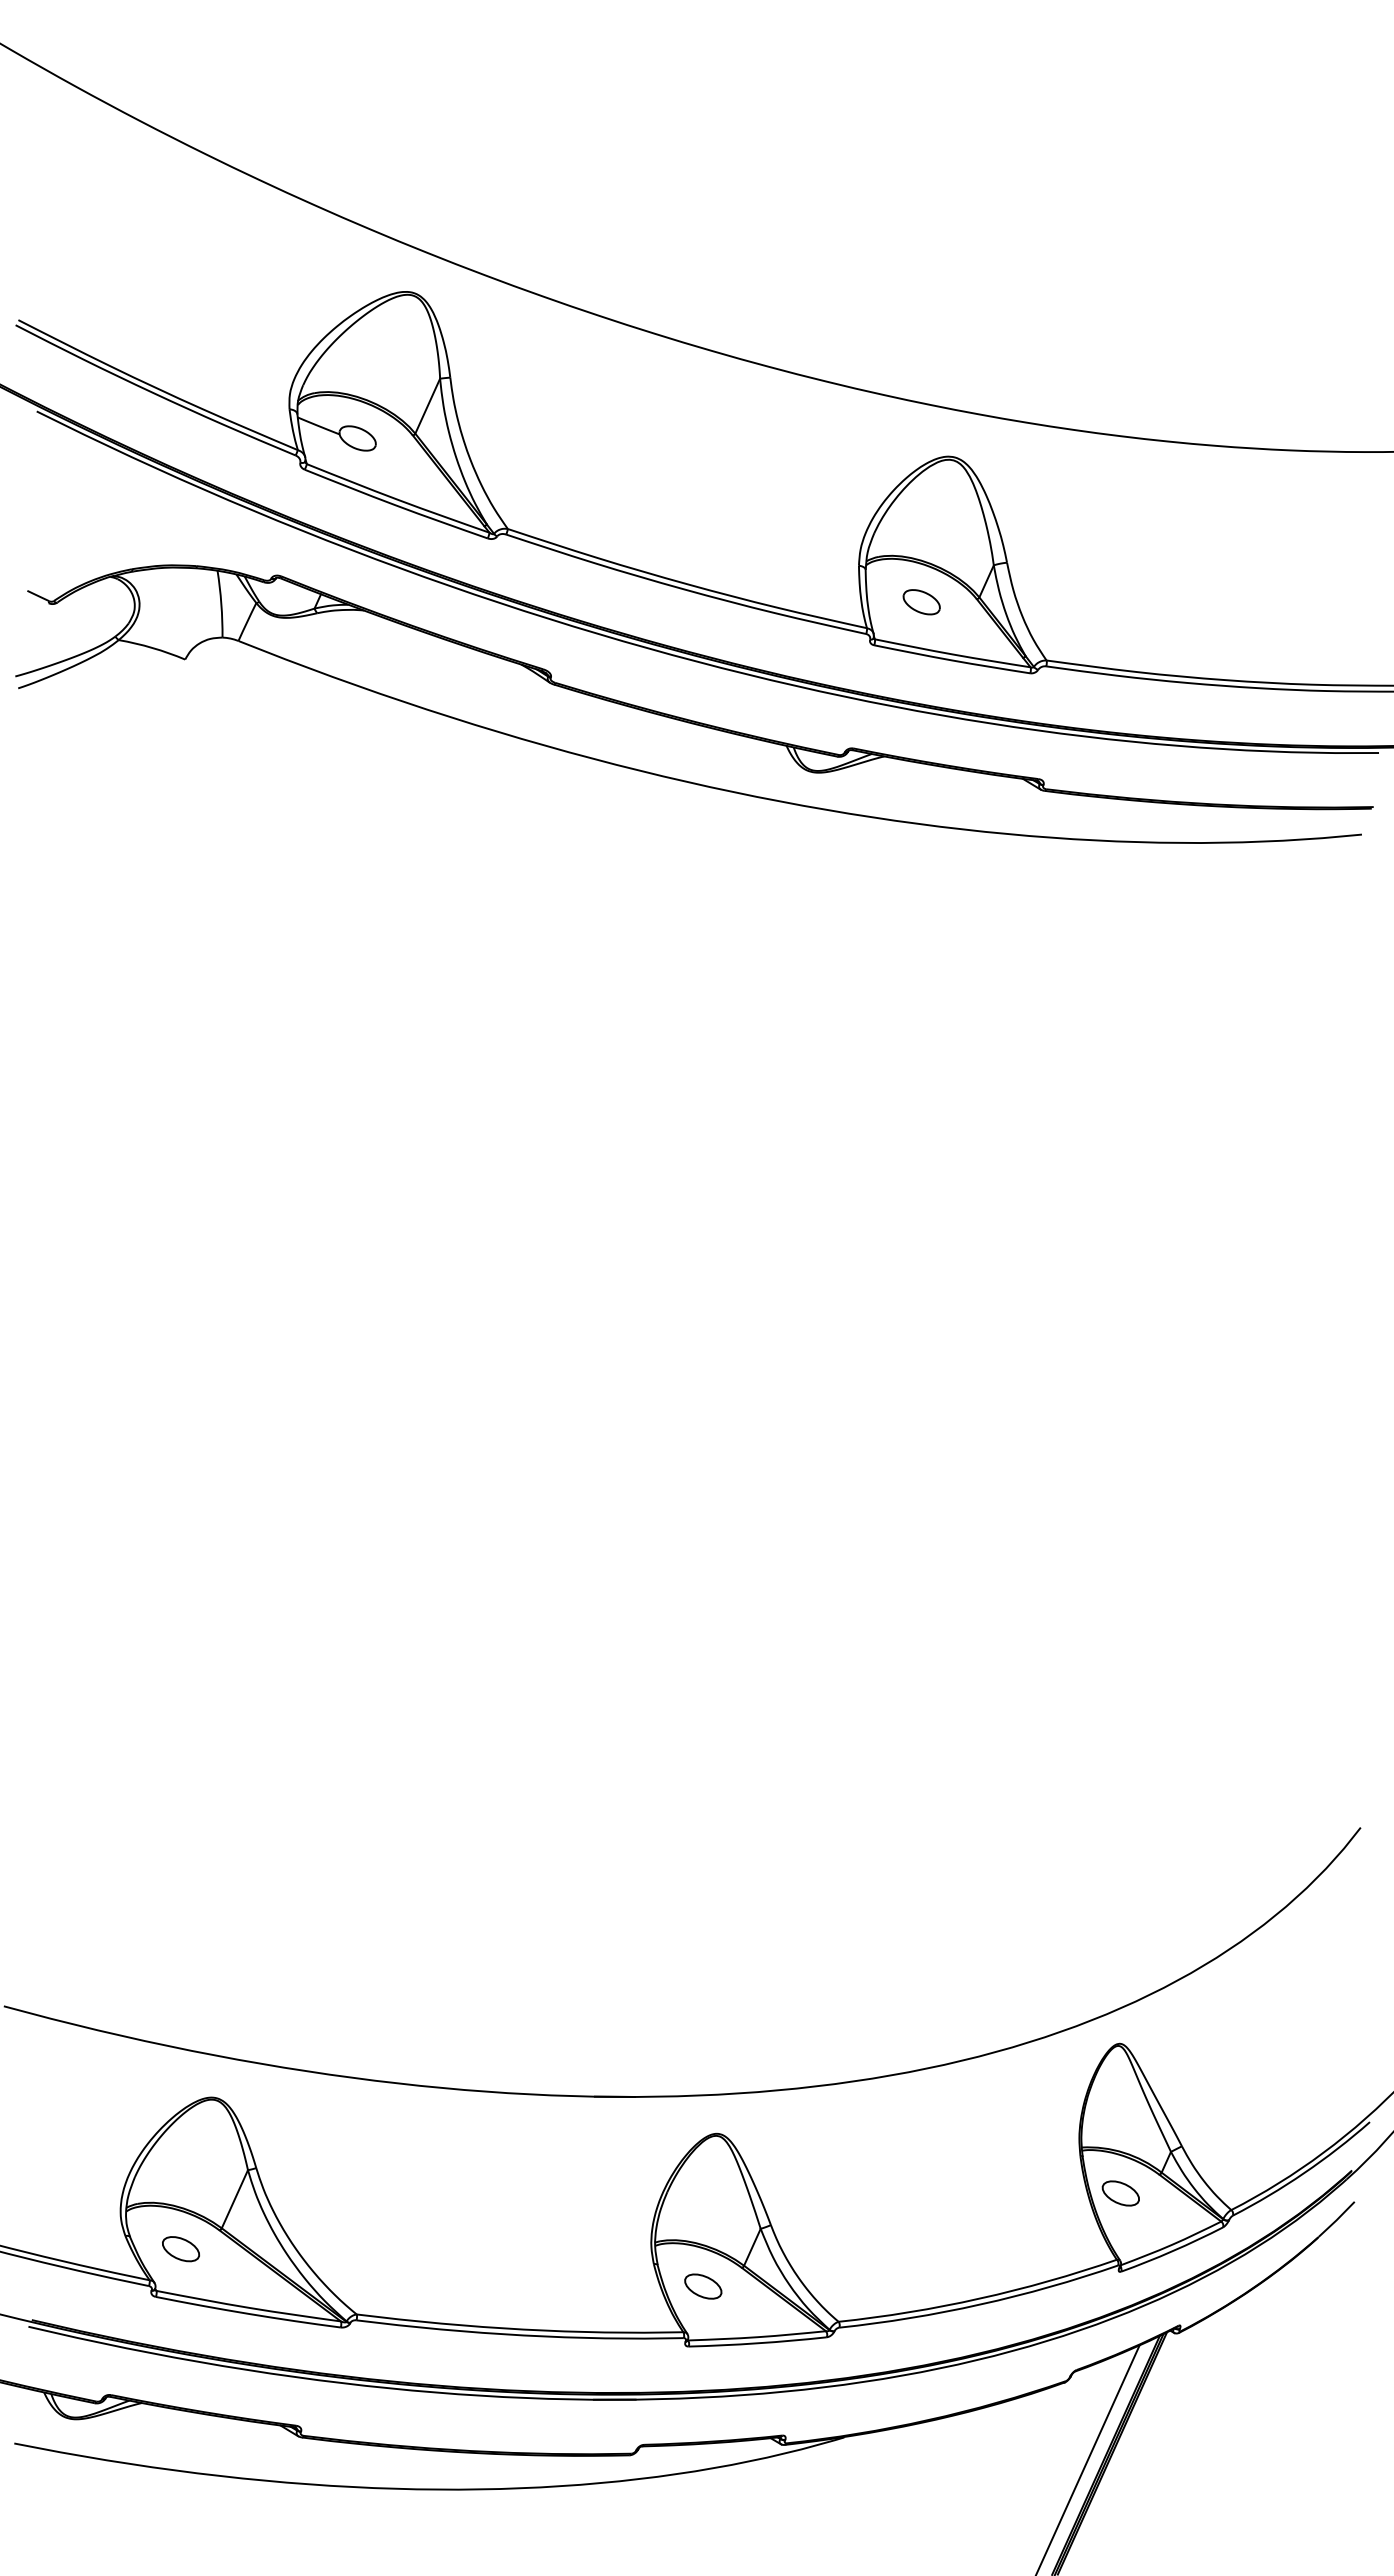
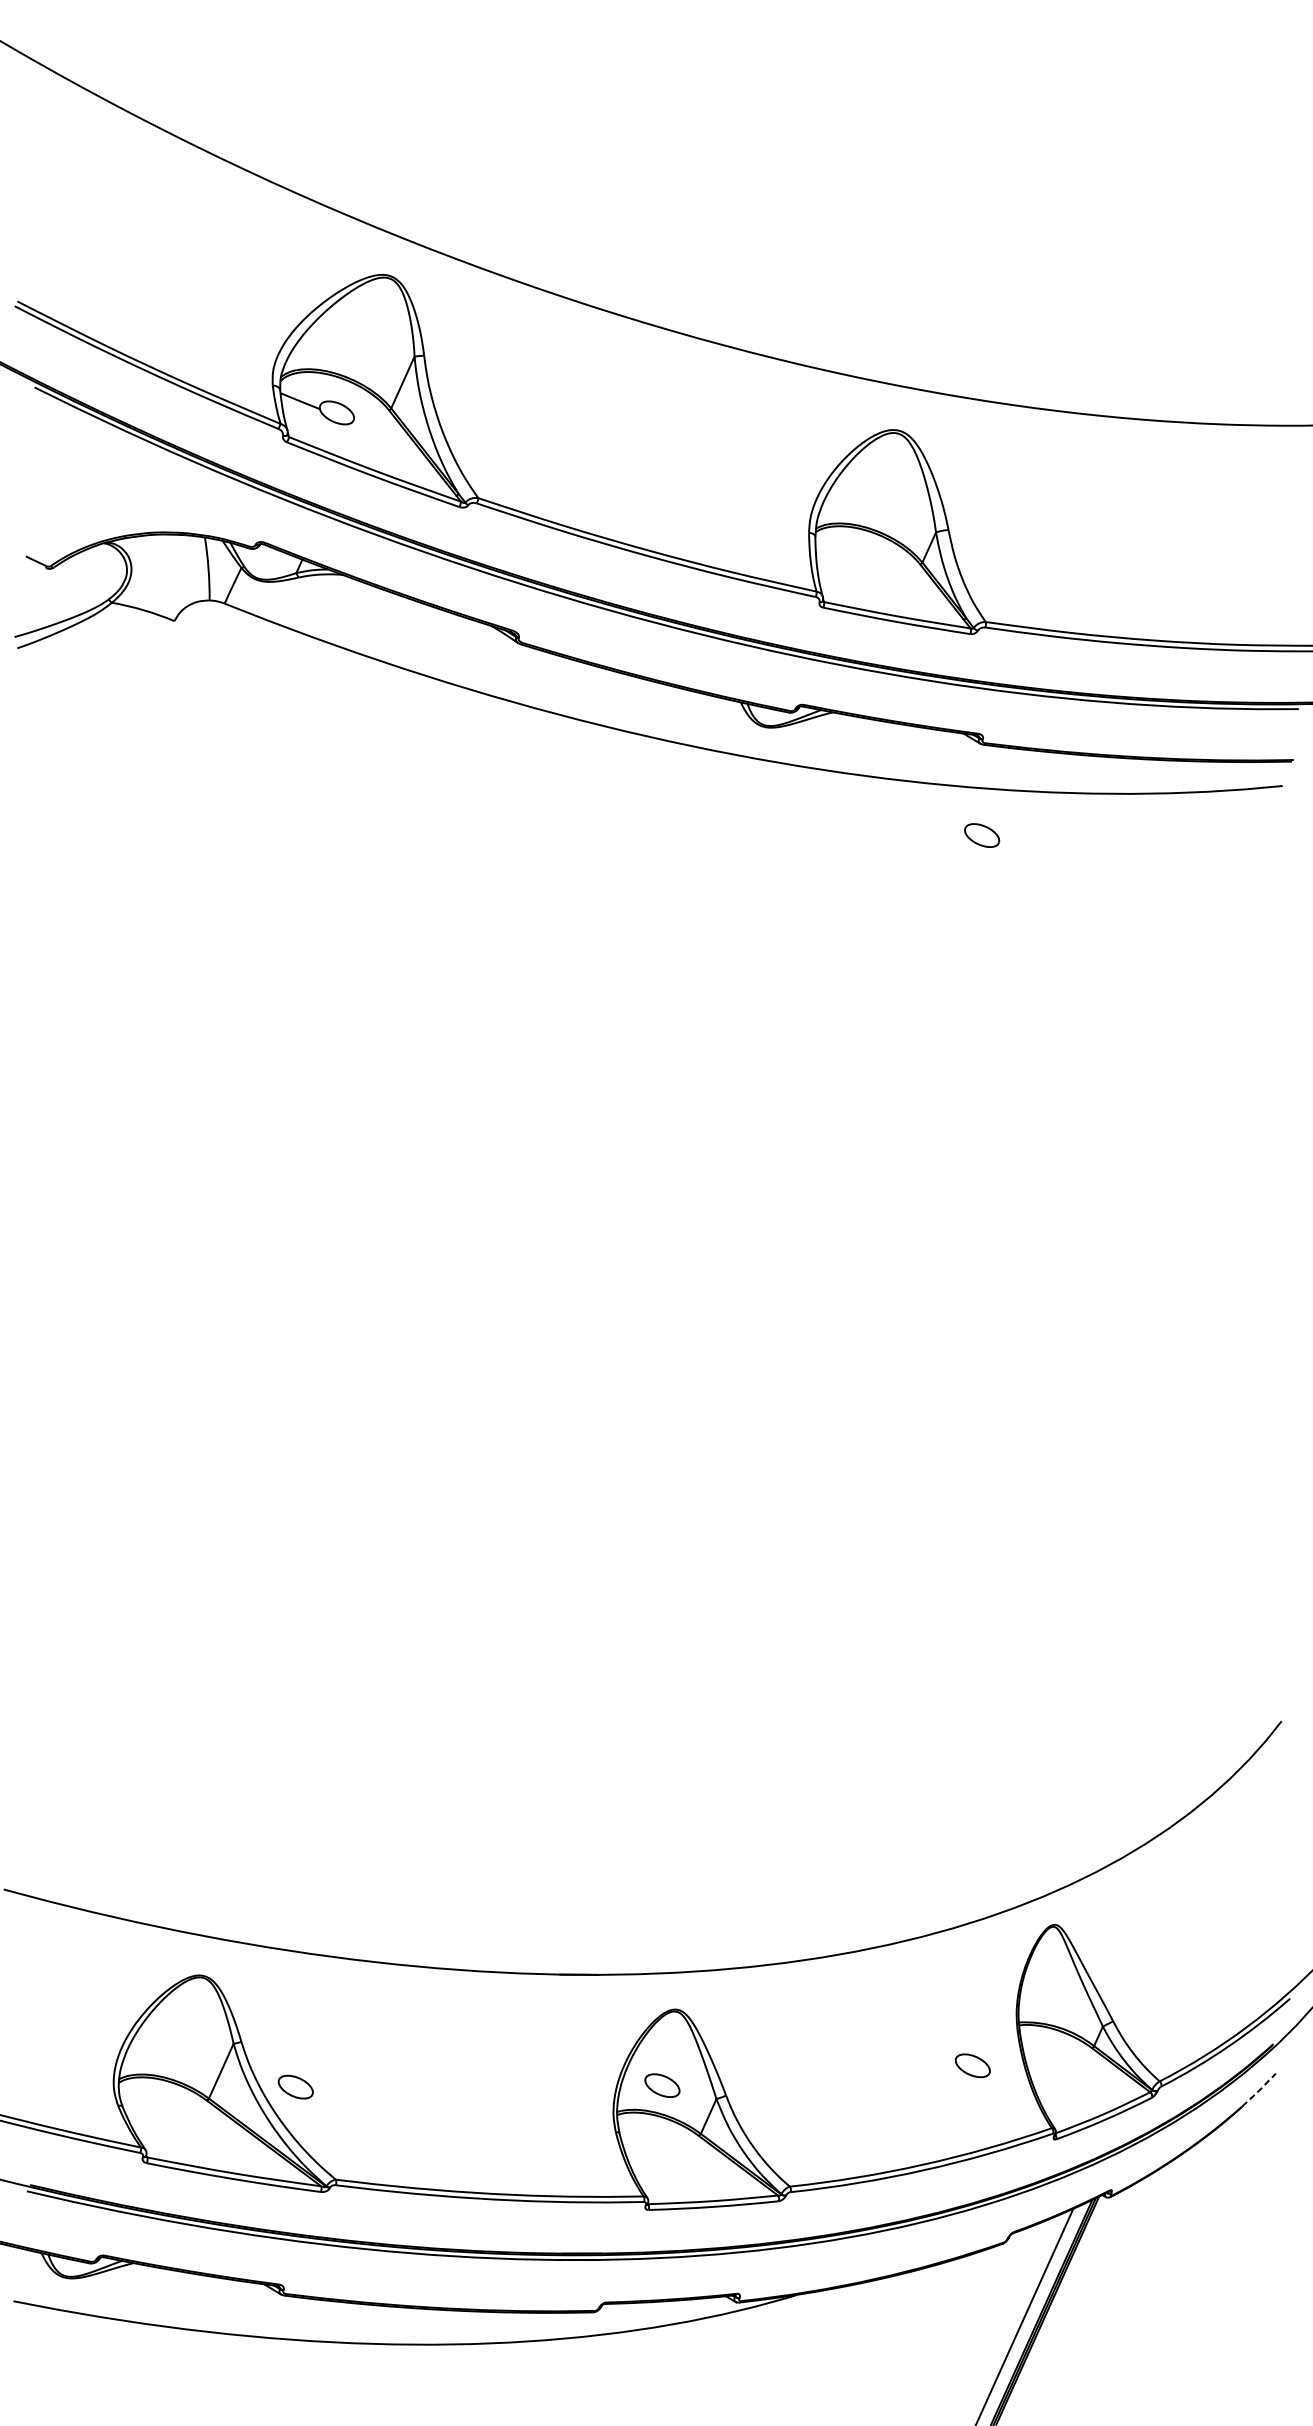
part: (921, 602) -> (981, 835), moved
part: (1120, 2193) -> (972, 2065), moved
line: (1336, 2220) -> (1258, 2091), solid -> dashed
part: (180, 2249) -> (295, 2087), moved
part: (703, 2286) -> (662, 2085), moved

